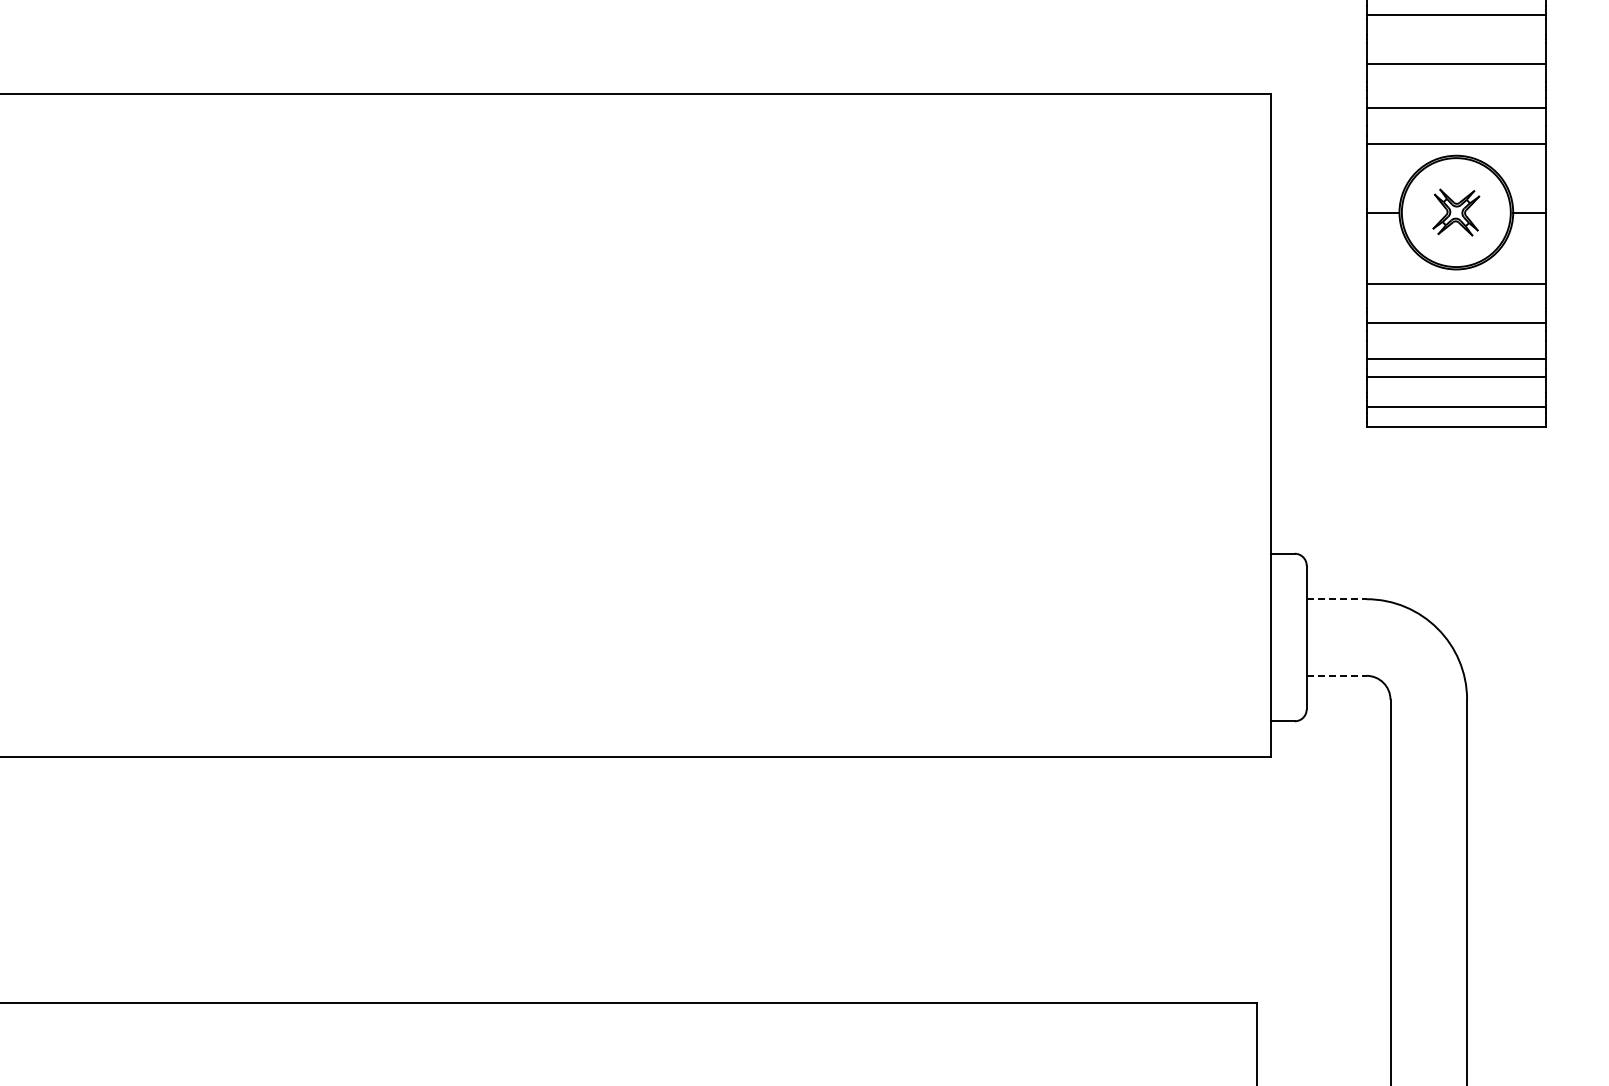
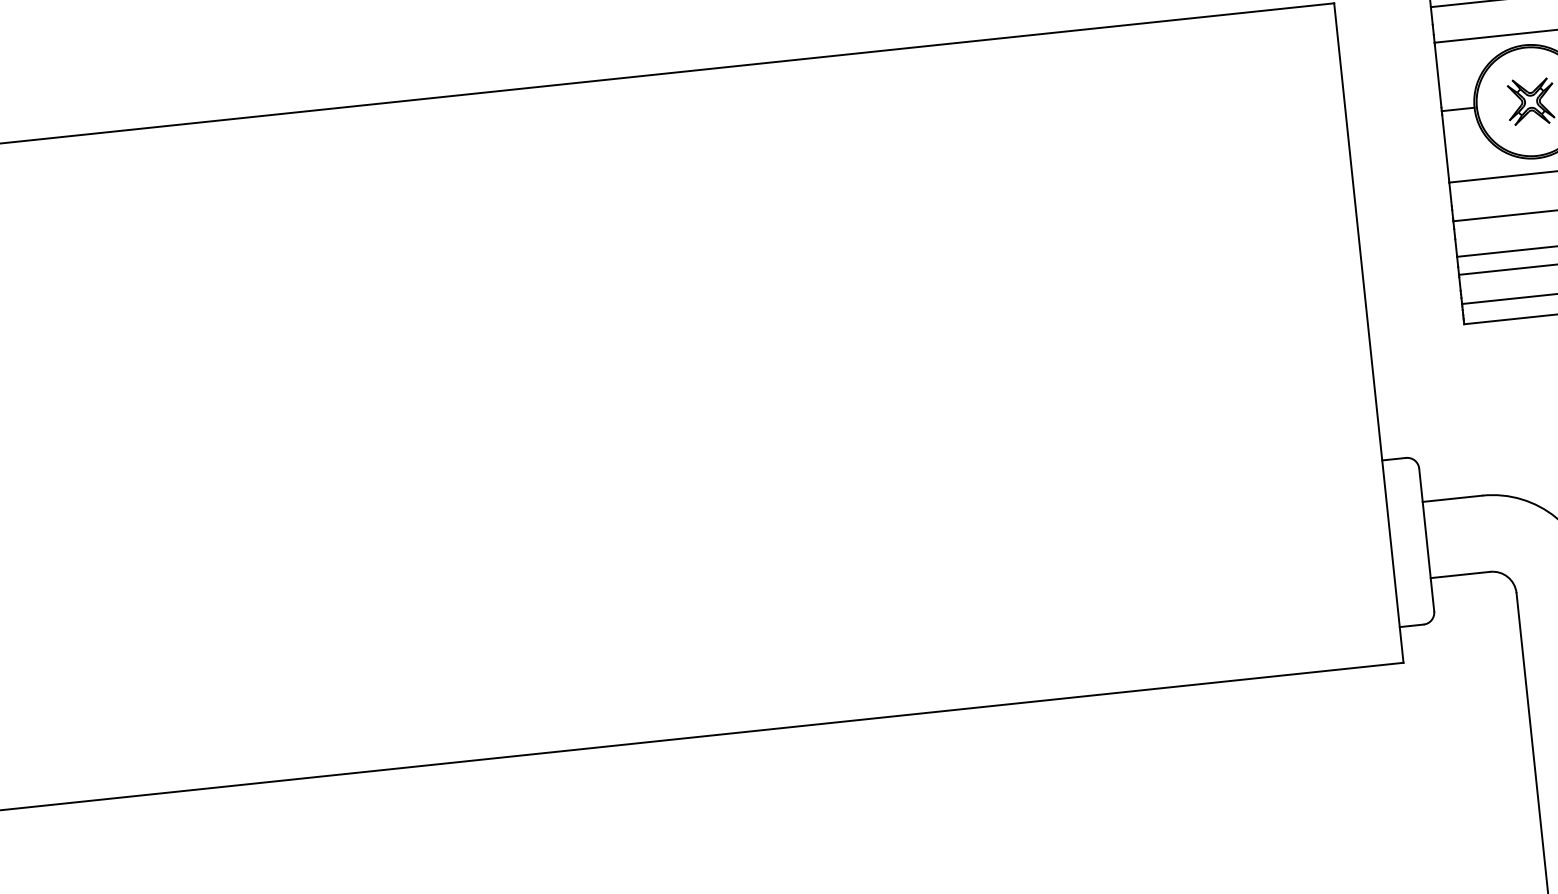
line: (1336, 599) -> (1452, 499), dashed -> solid
line: (1336, 675) -> (1460, 574), dashed -> solid

